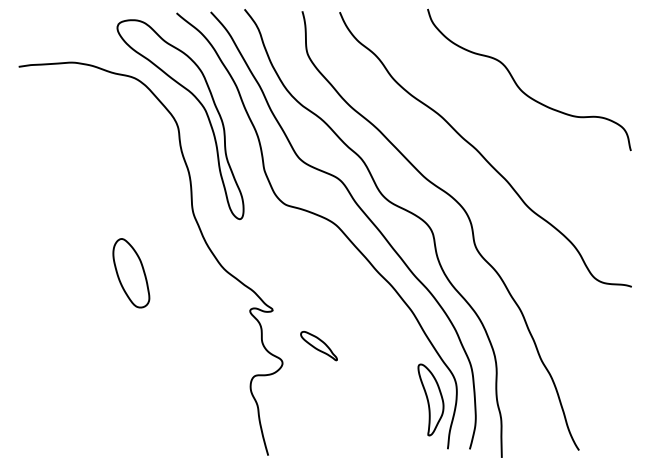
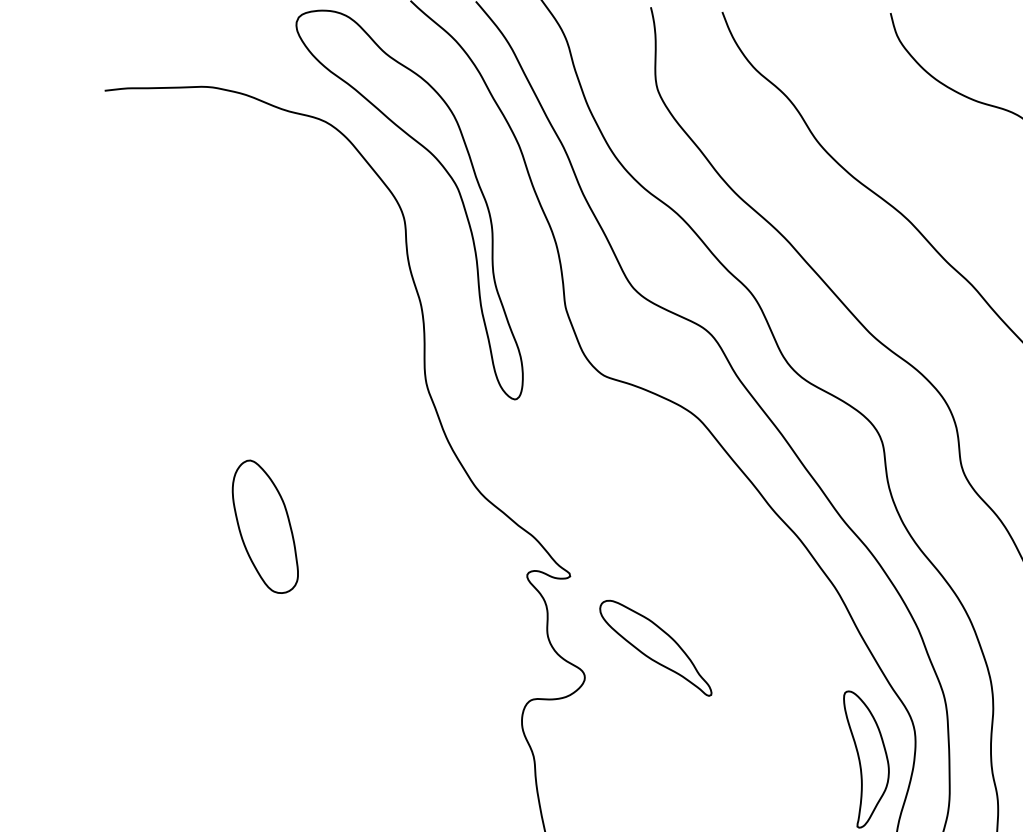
part: (131, 273) -> (265, 527), moved
part: (318, 345) -> (654, 646), size x1.67

